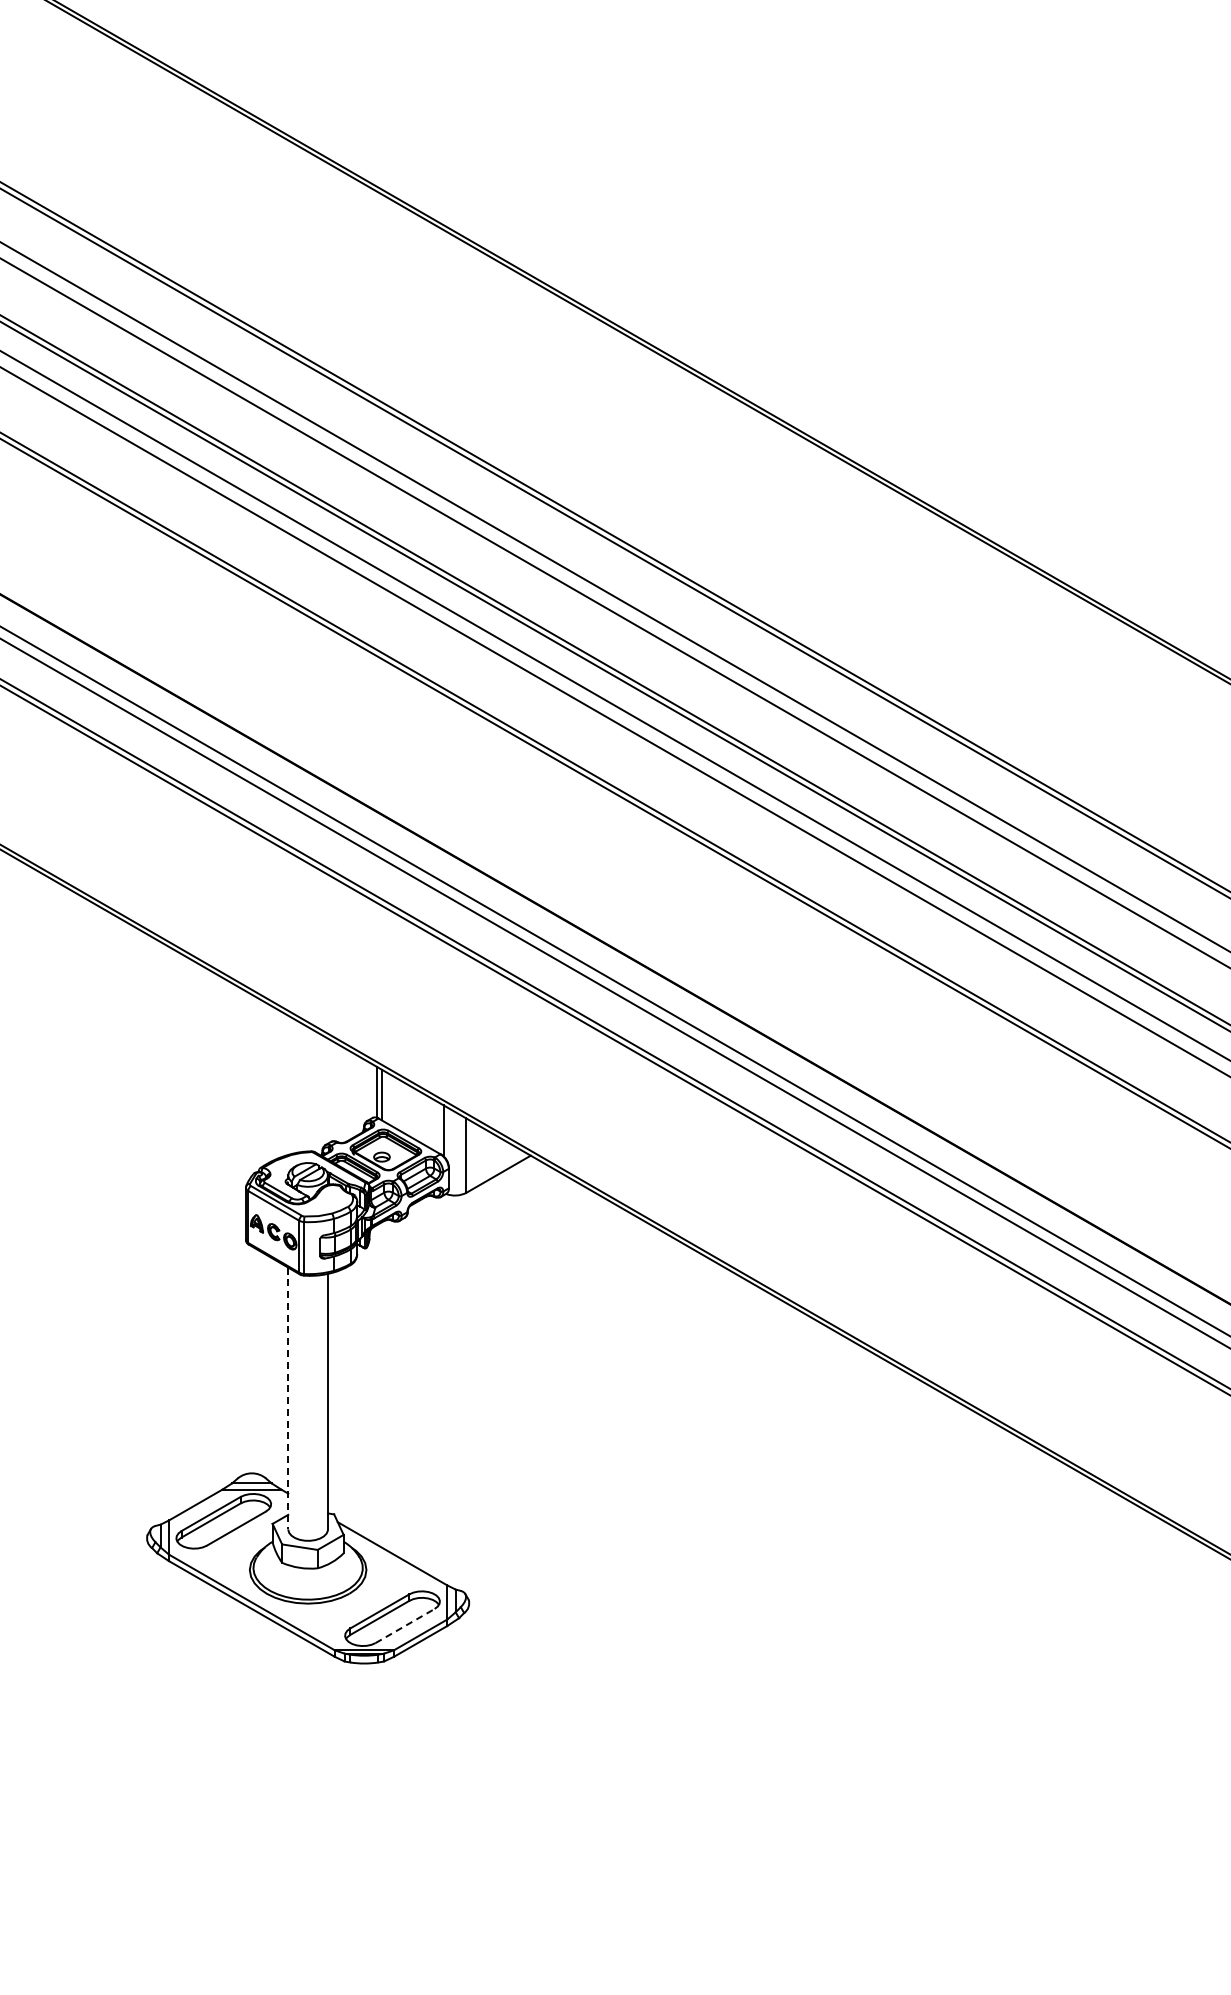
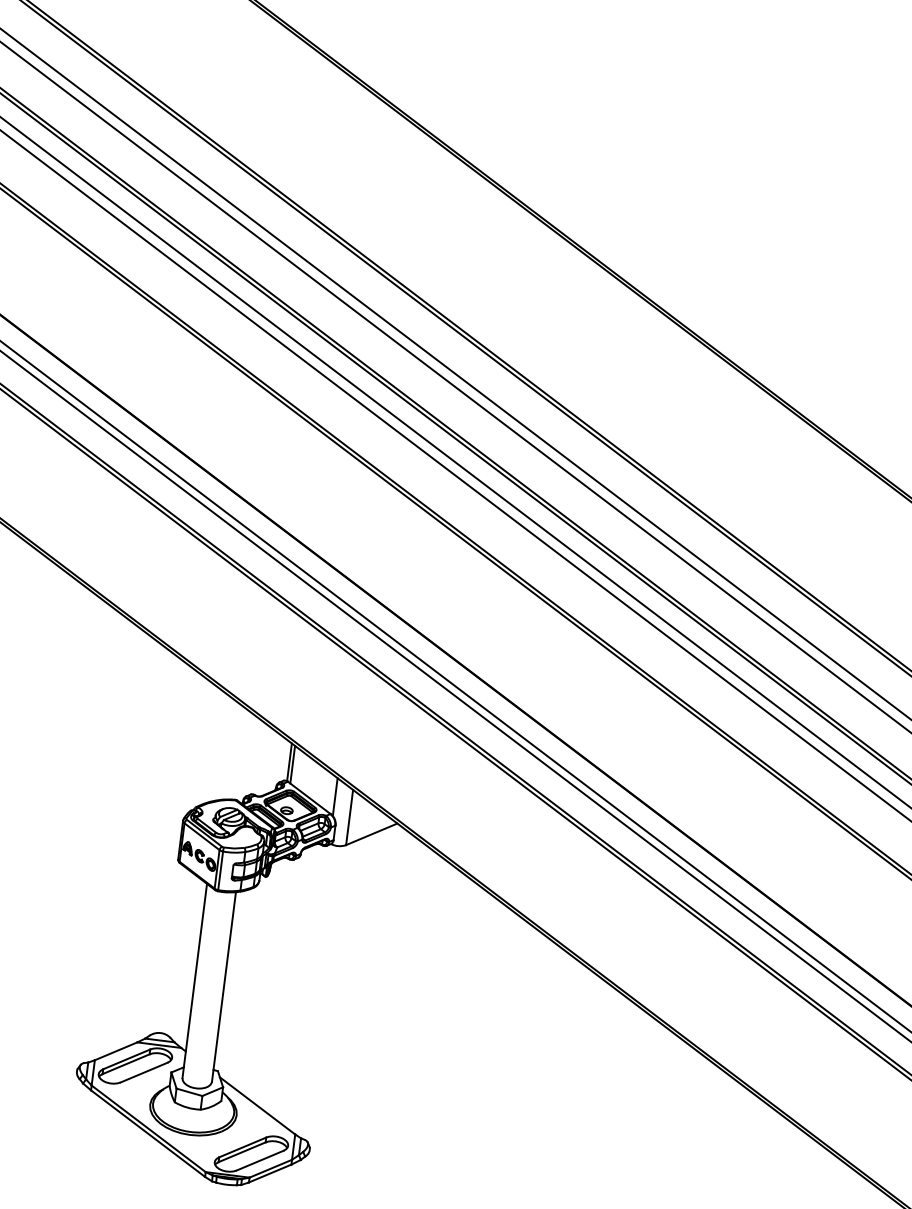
line: (288, 1398) -> (194, 980), dashed -> solid
line: (405, 1625) -> (260, 1160), dashed -> solid

